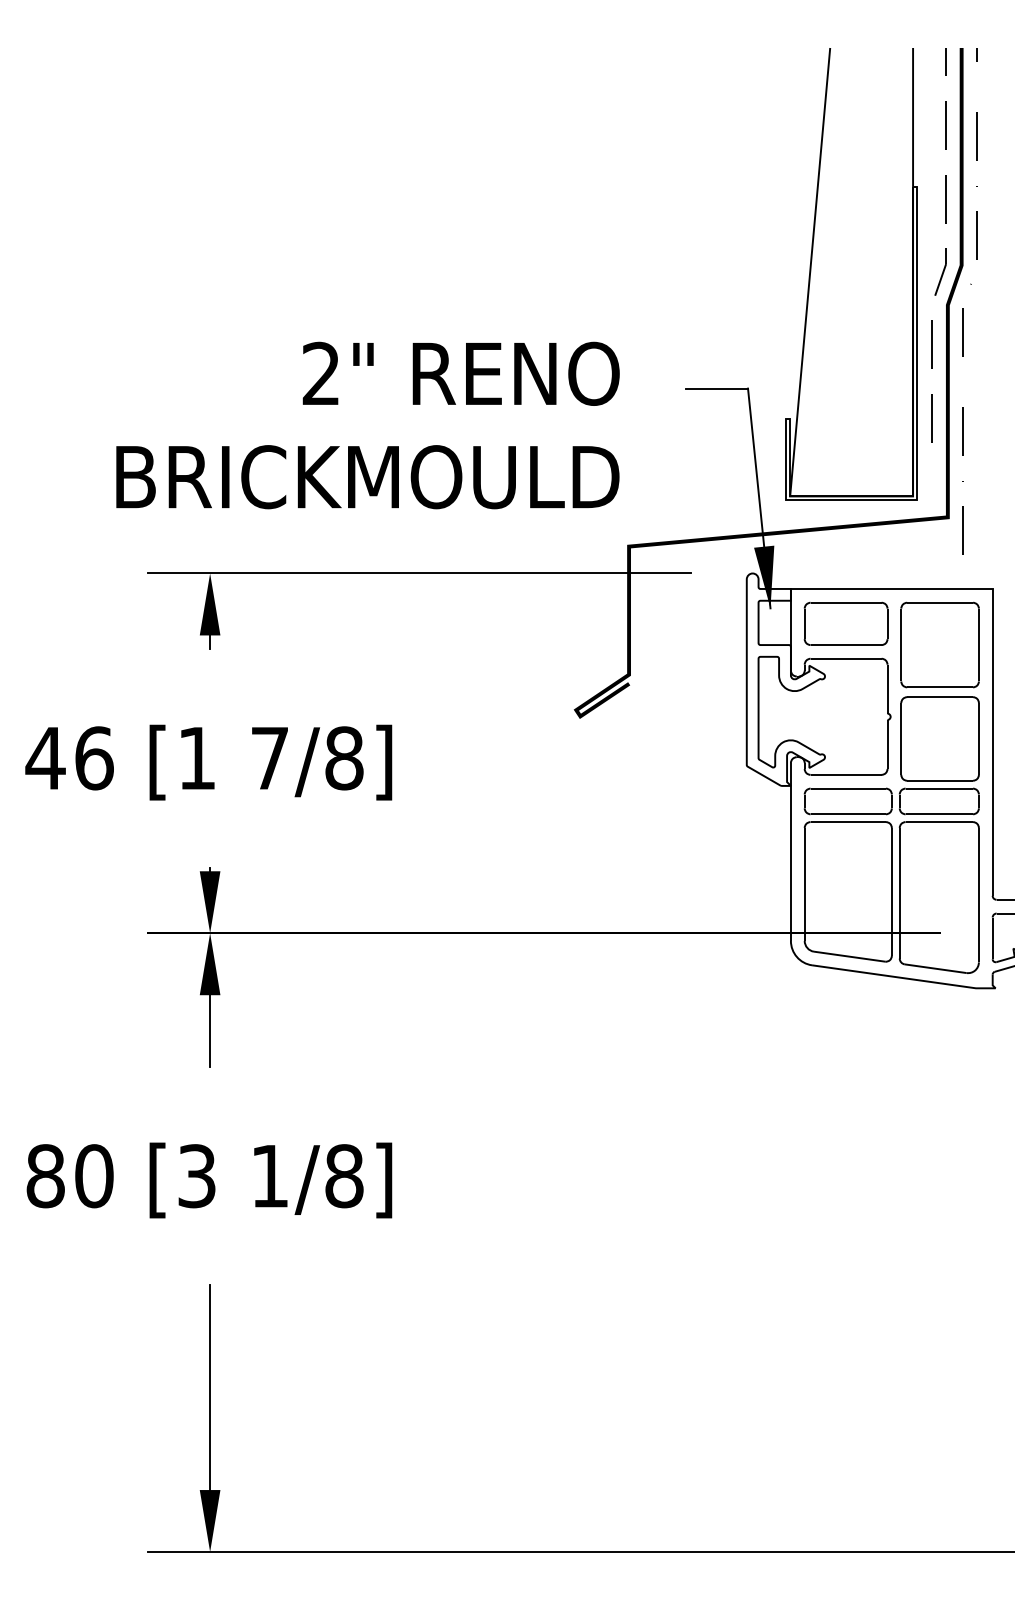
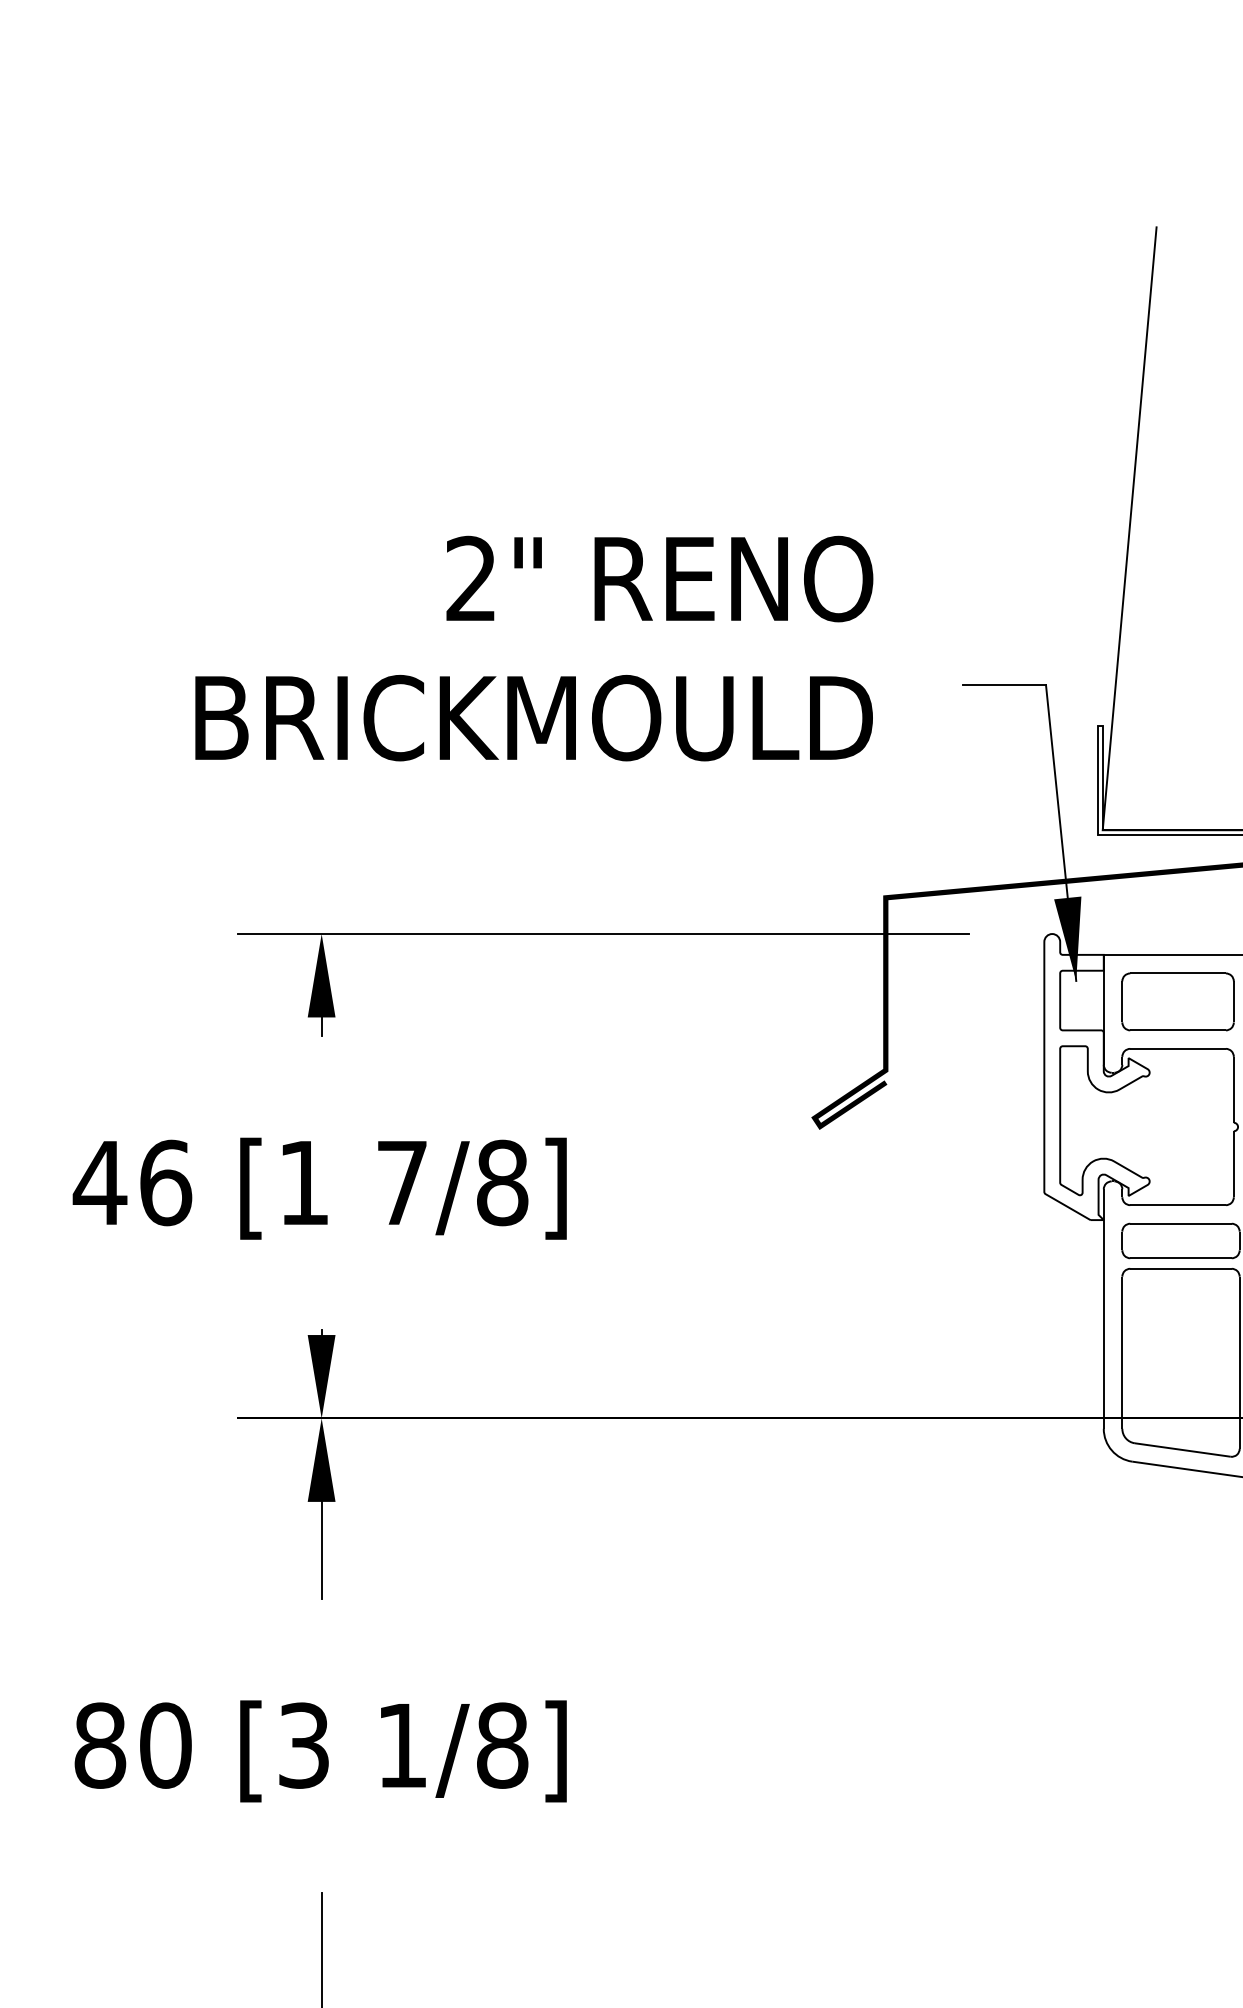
text: (367, 425) -> (533, 648), moved

